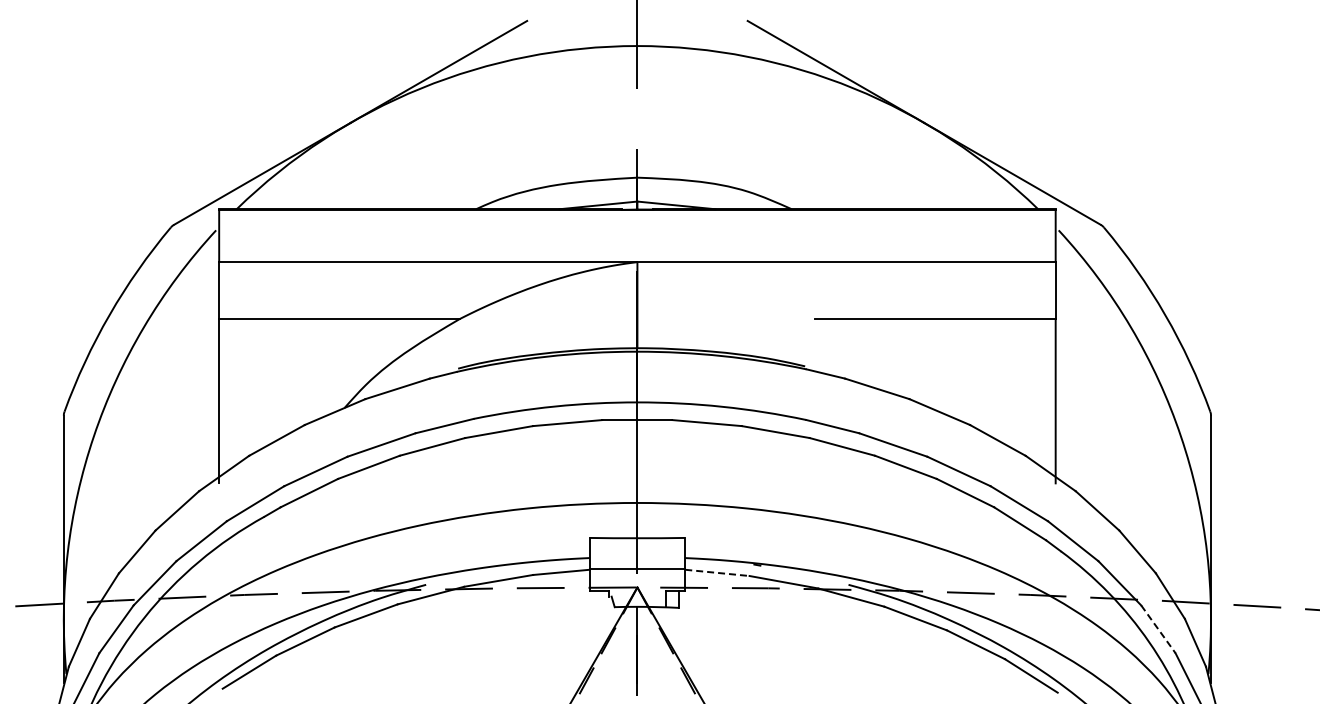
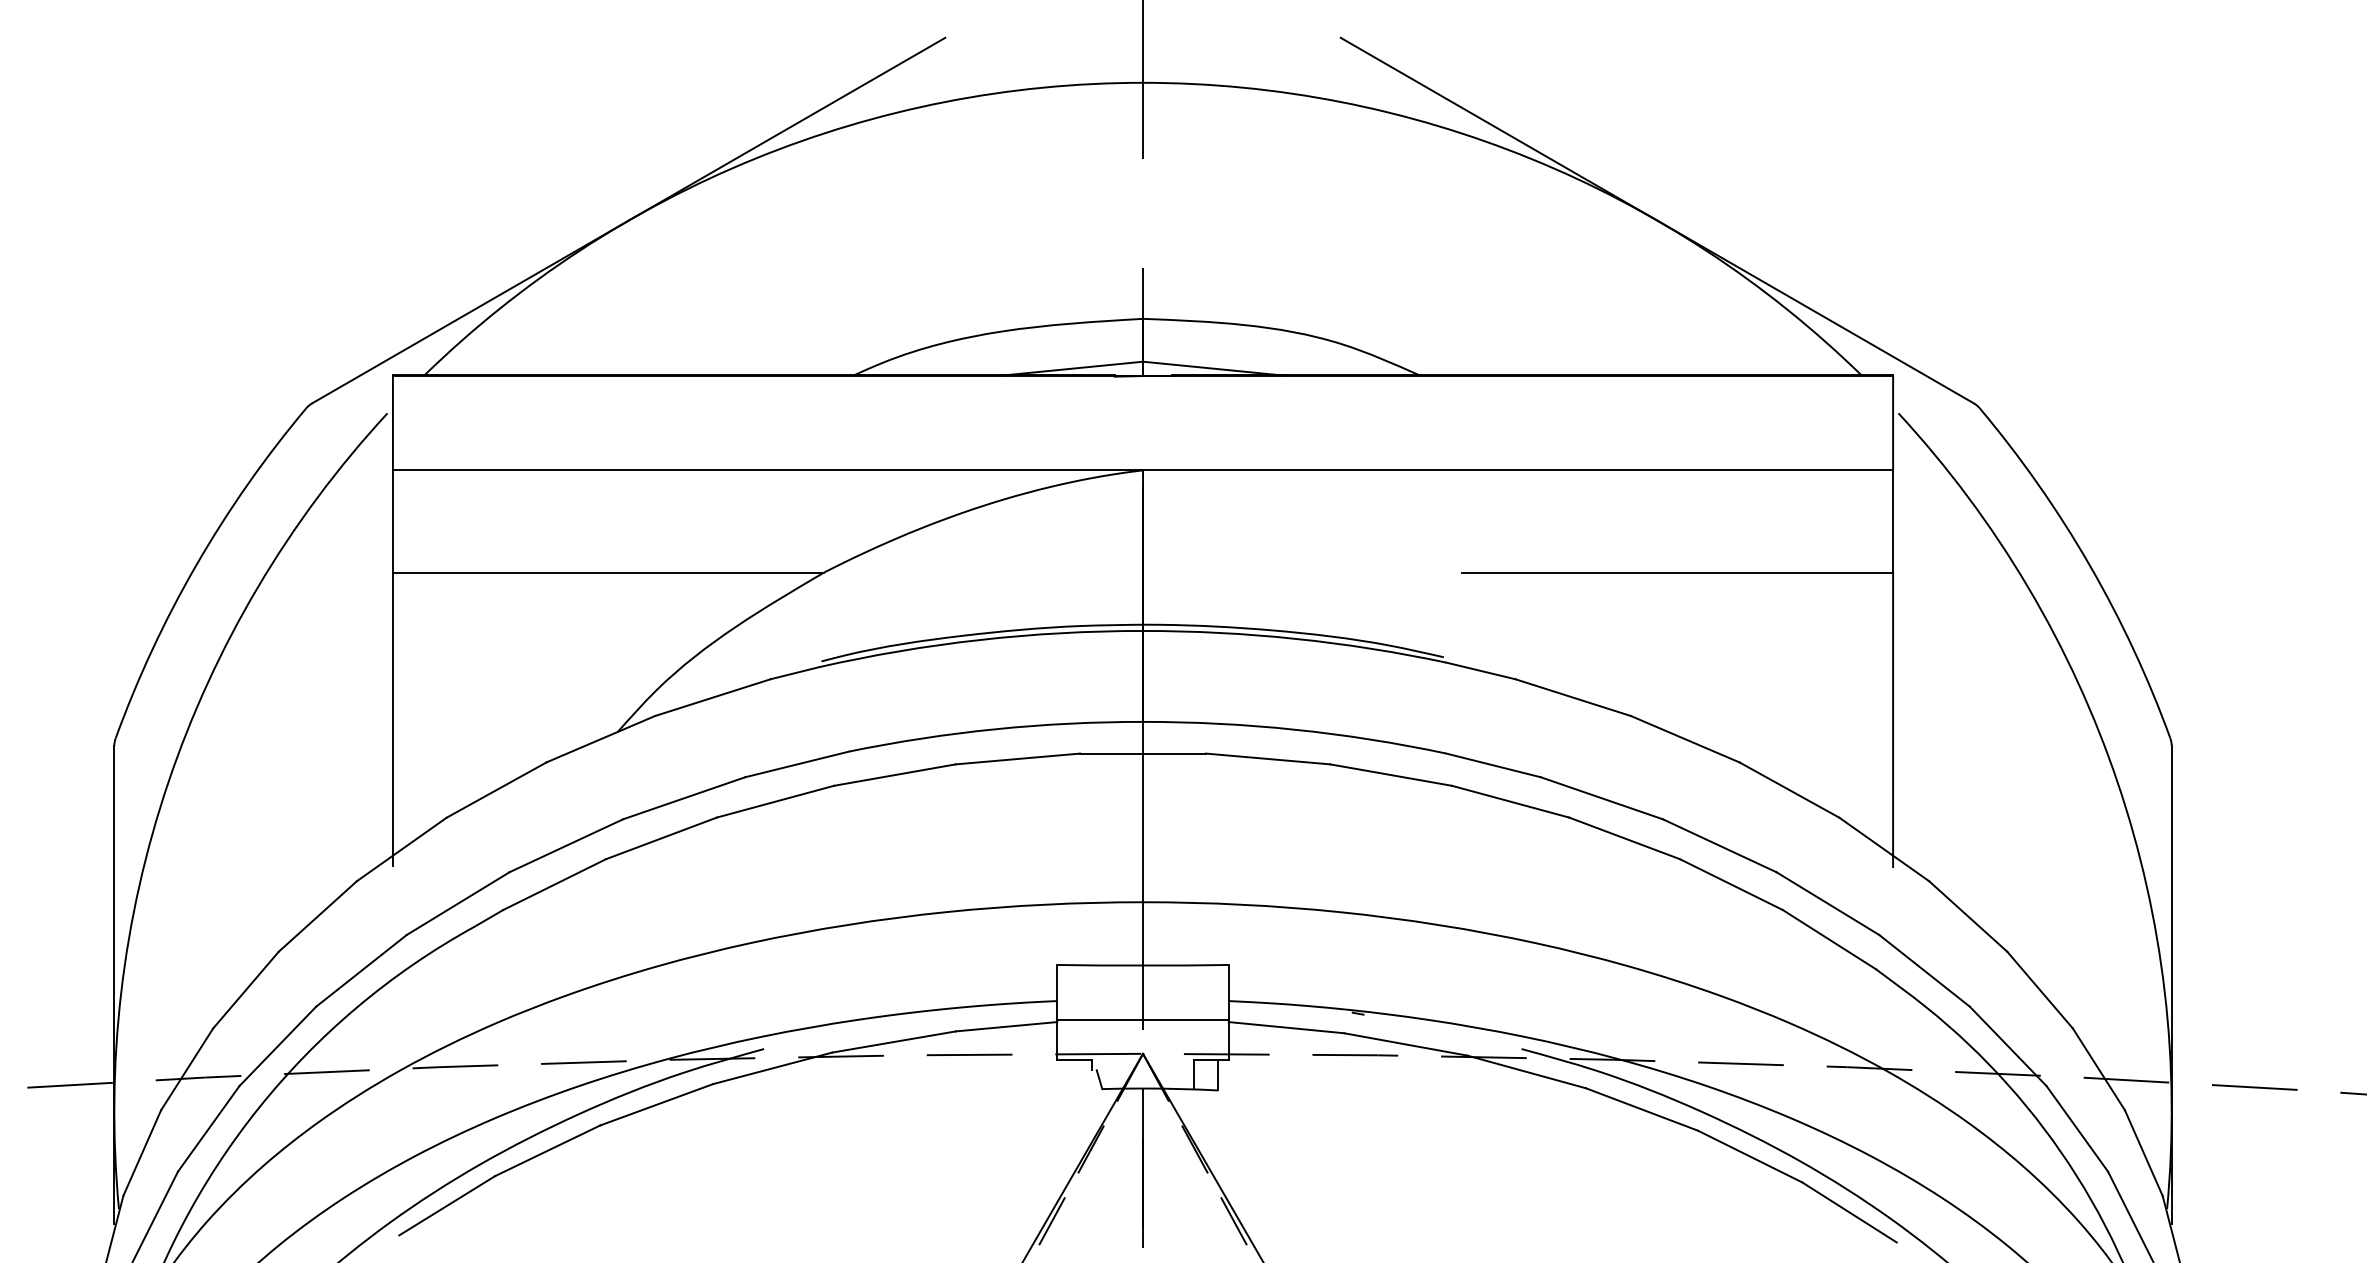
line: (717, 572) -> (1286, 1026), dashed -> solid
line: (1158, 629) -> (2077, 1129), dashed -> solid

